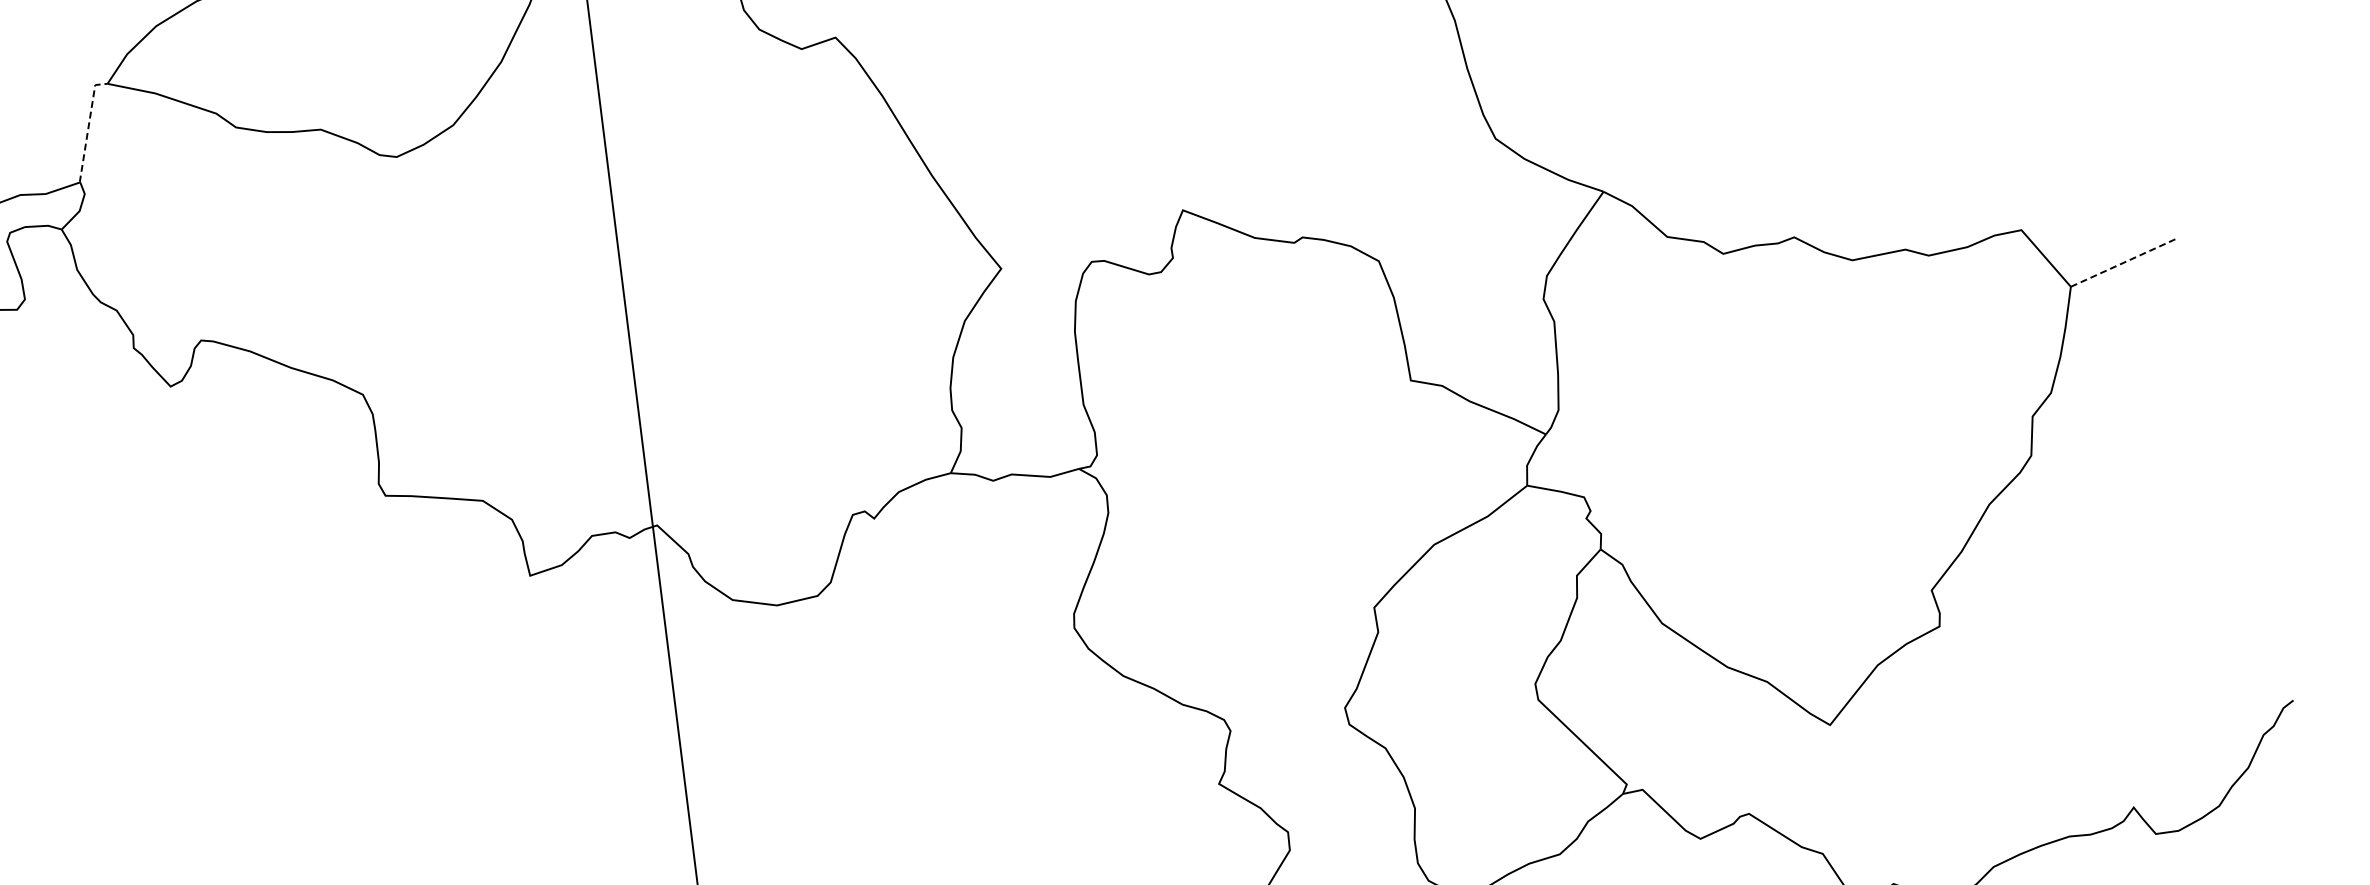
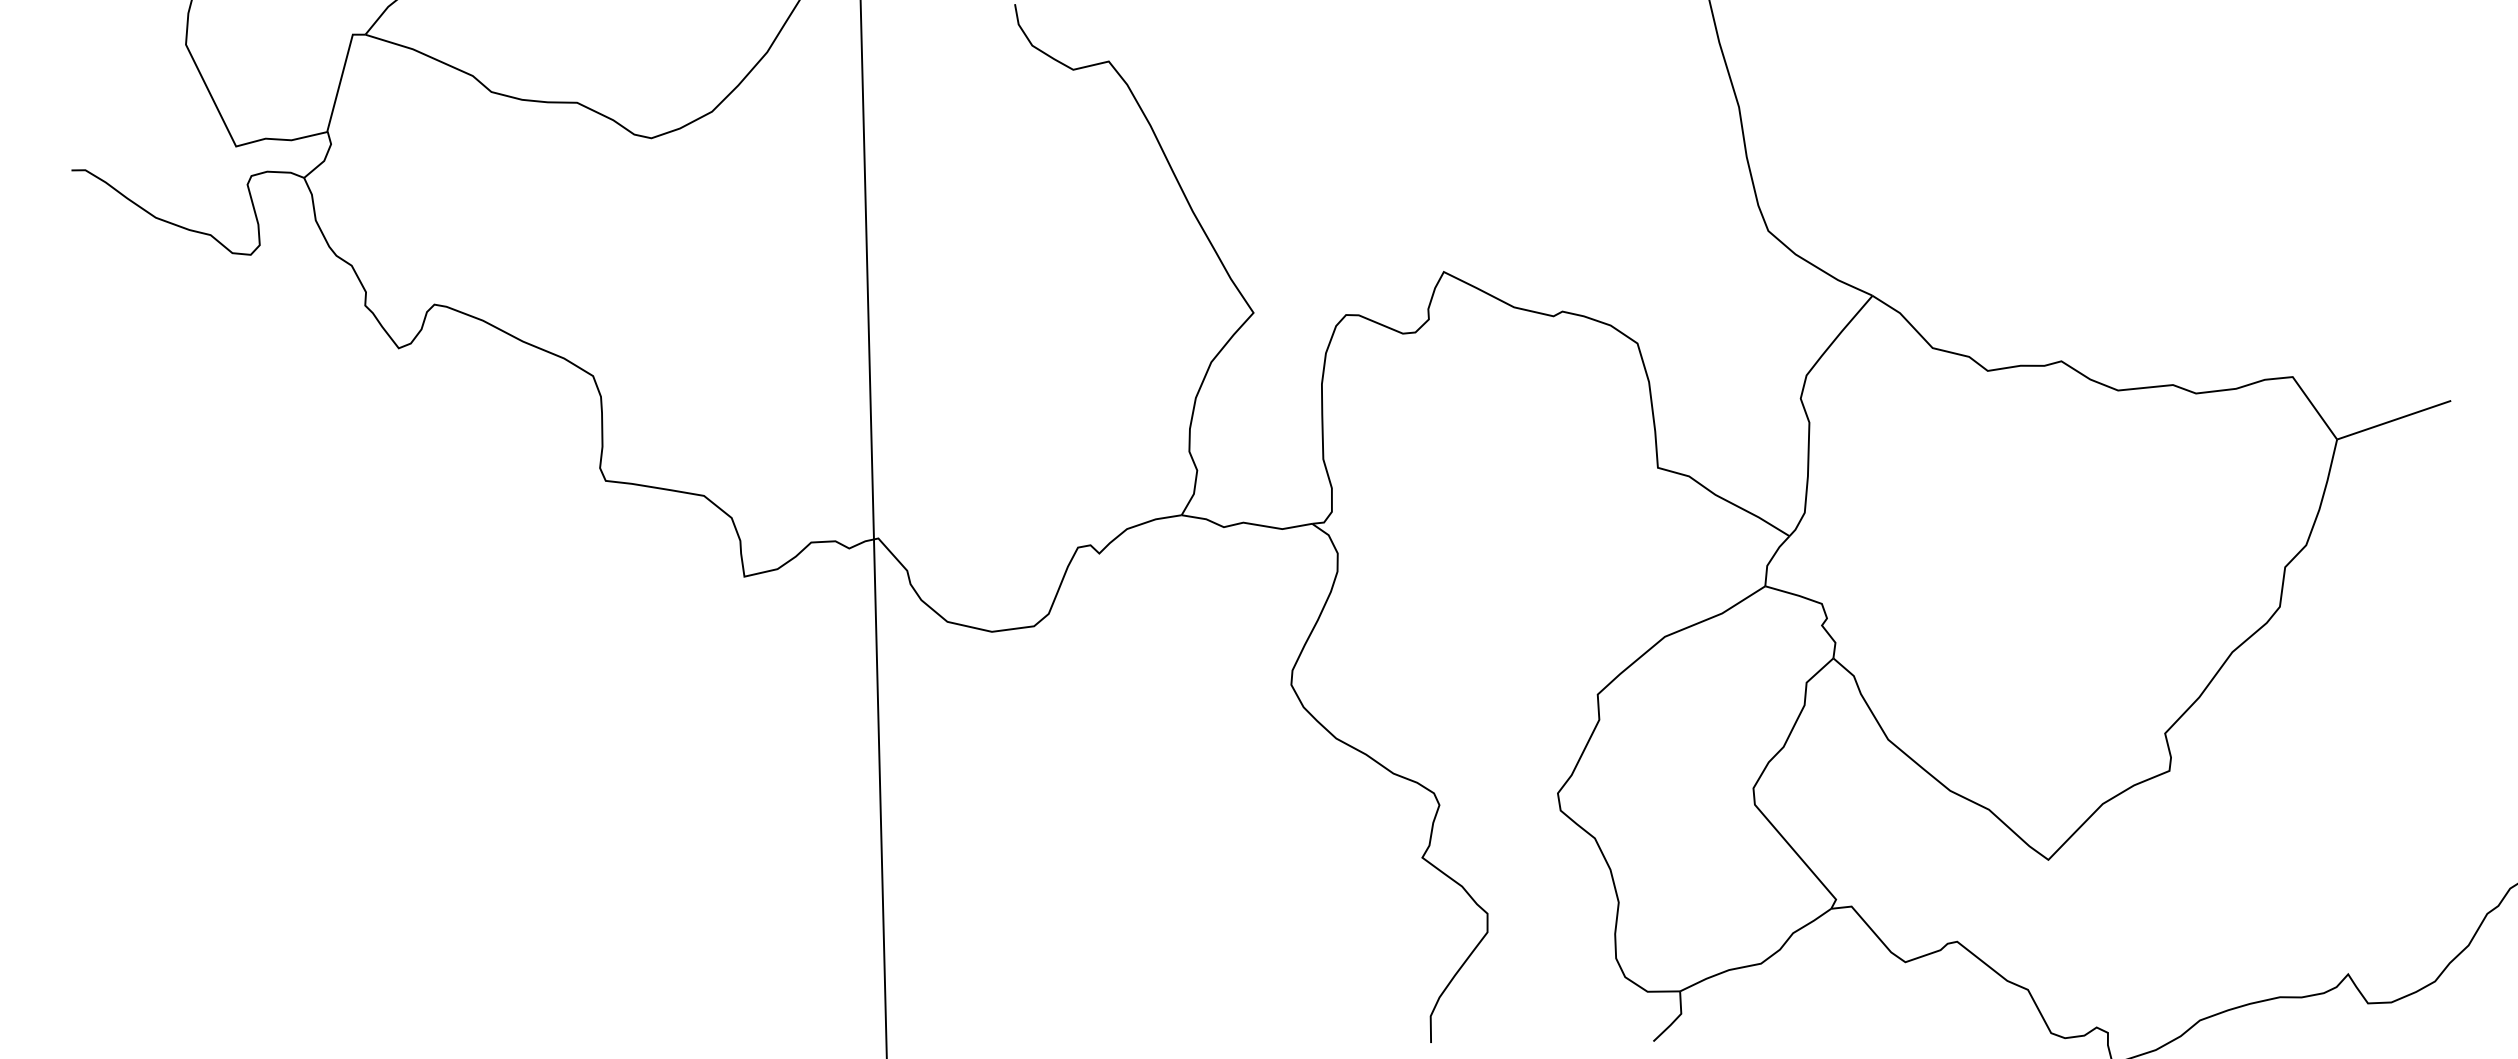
line: (88, 126) -> (341, 76), dashed -> solid
line: (2125, 262) -> (2394, 420), dashed -> solid

